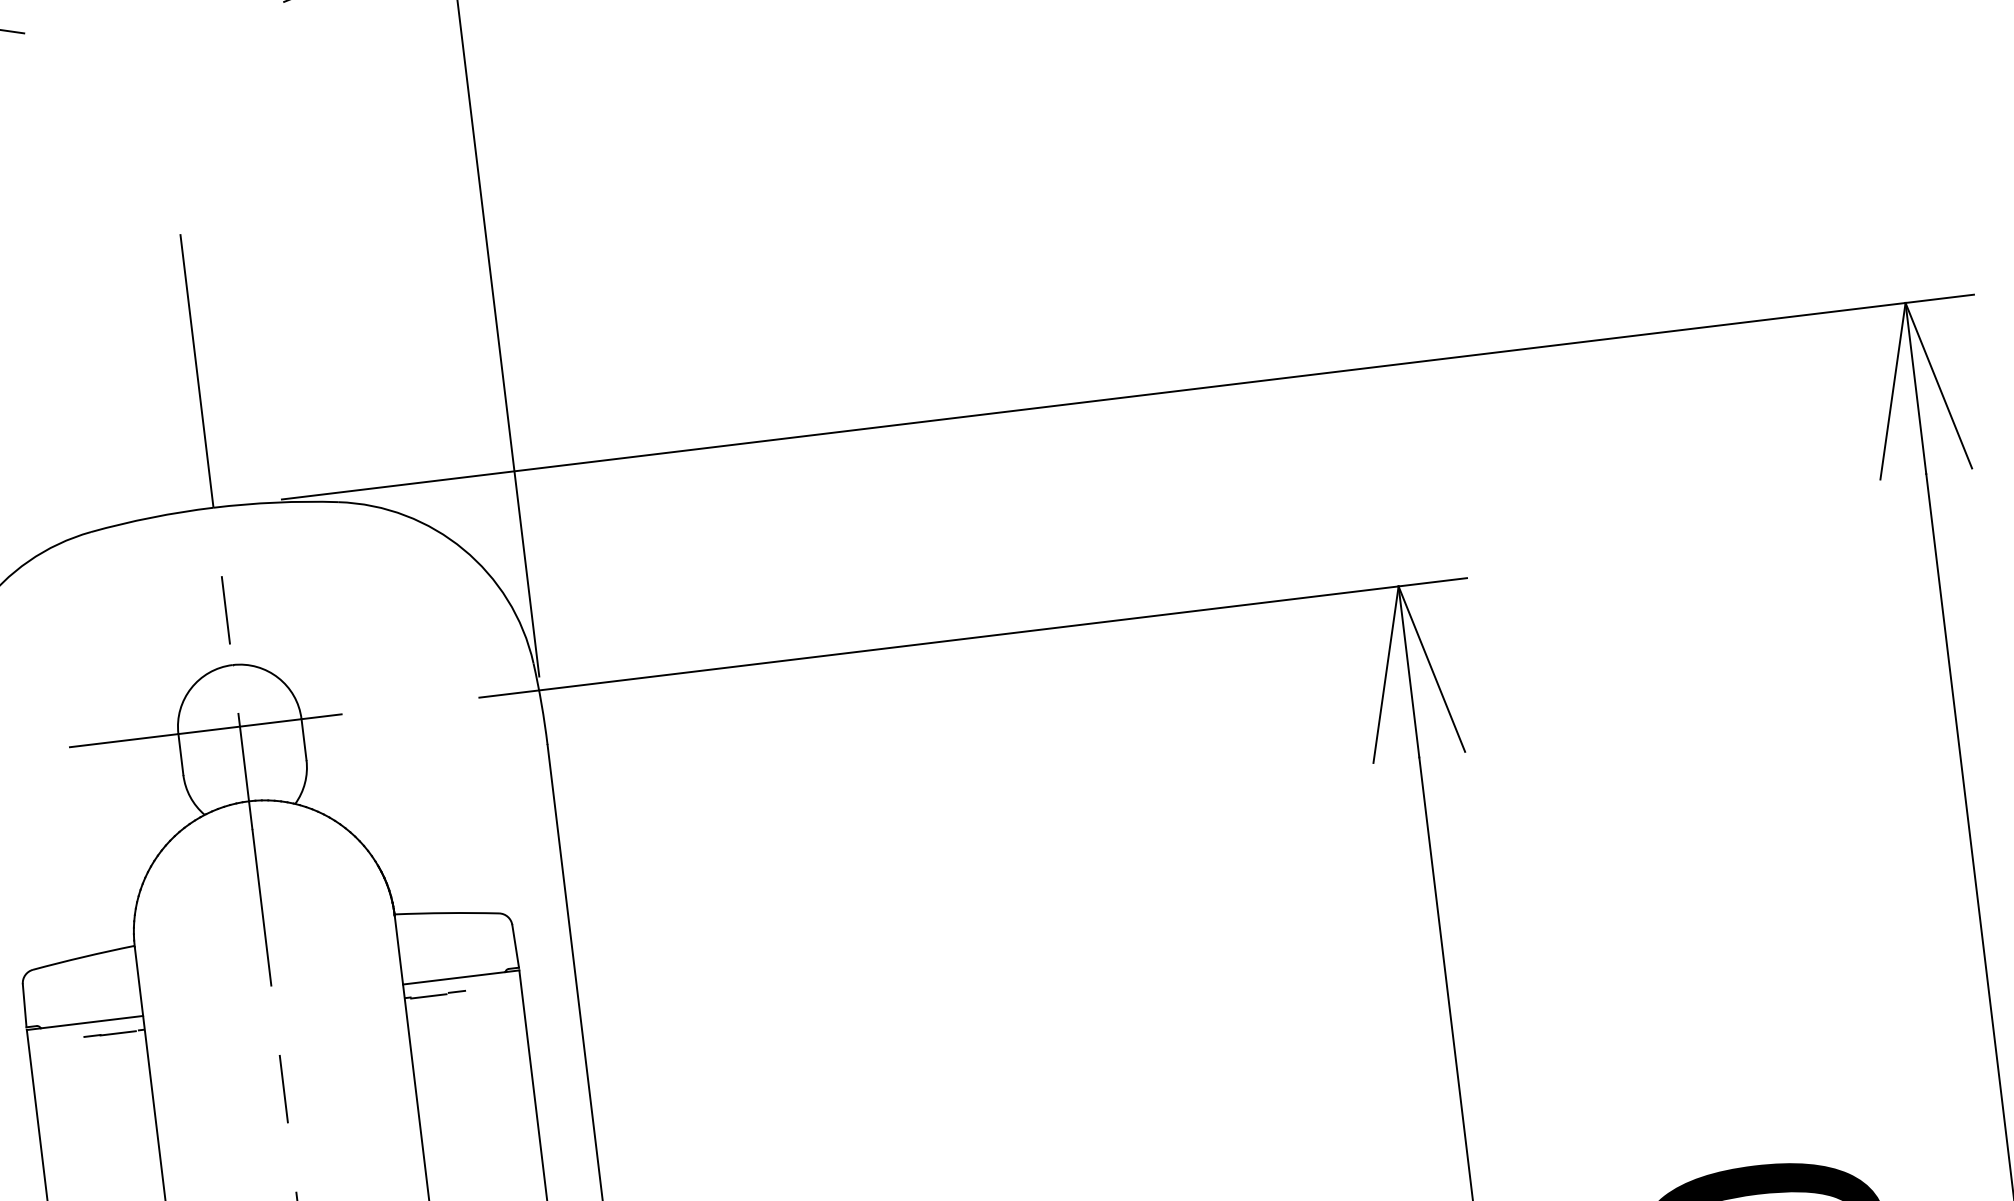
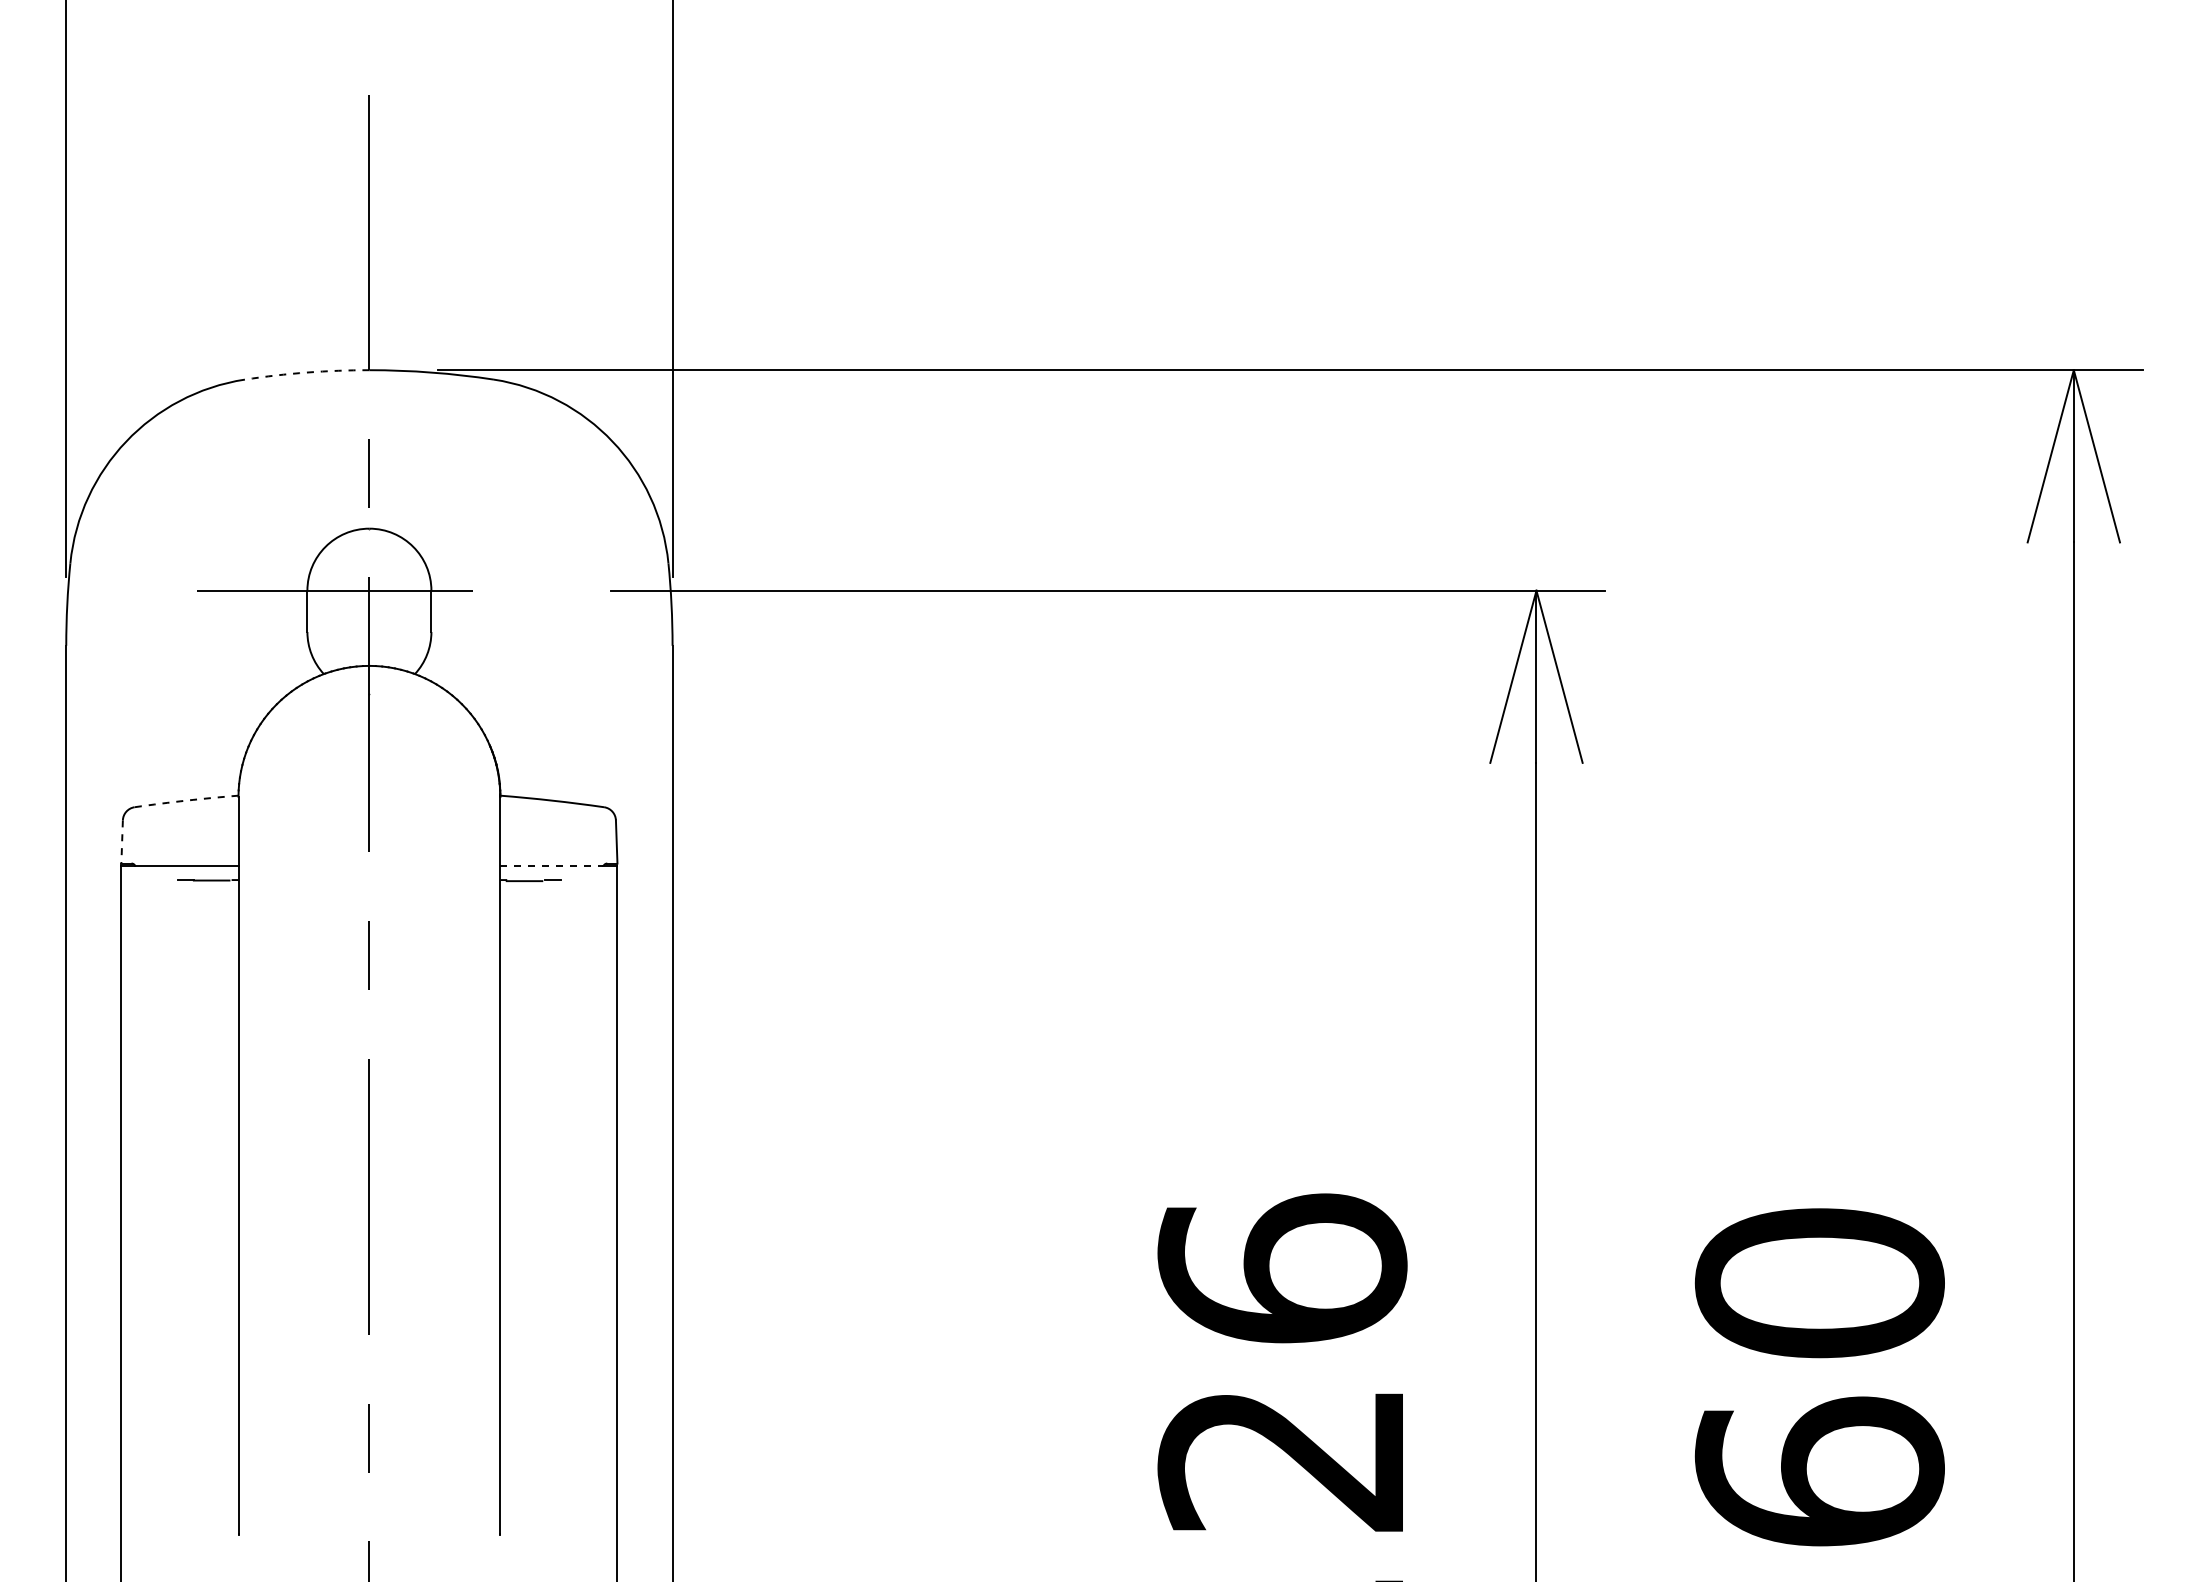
arc: (152, 517) -> (307, 372), solid -> dashed
arc: (83, 956) -> (186, 800), solid -> dashed
line: (453, 978) -> (551, 866), solid -> dashed
line: (24, 1005) -> (122, 841), solid -> dashed

